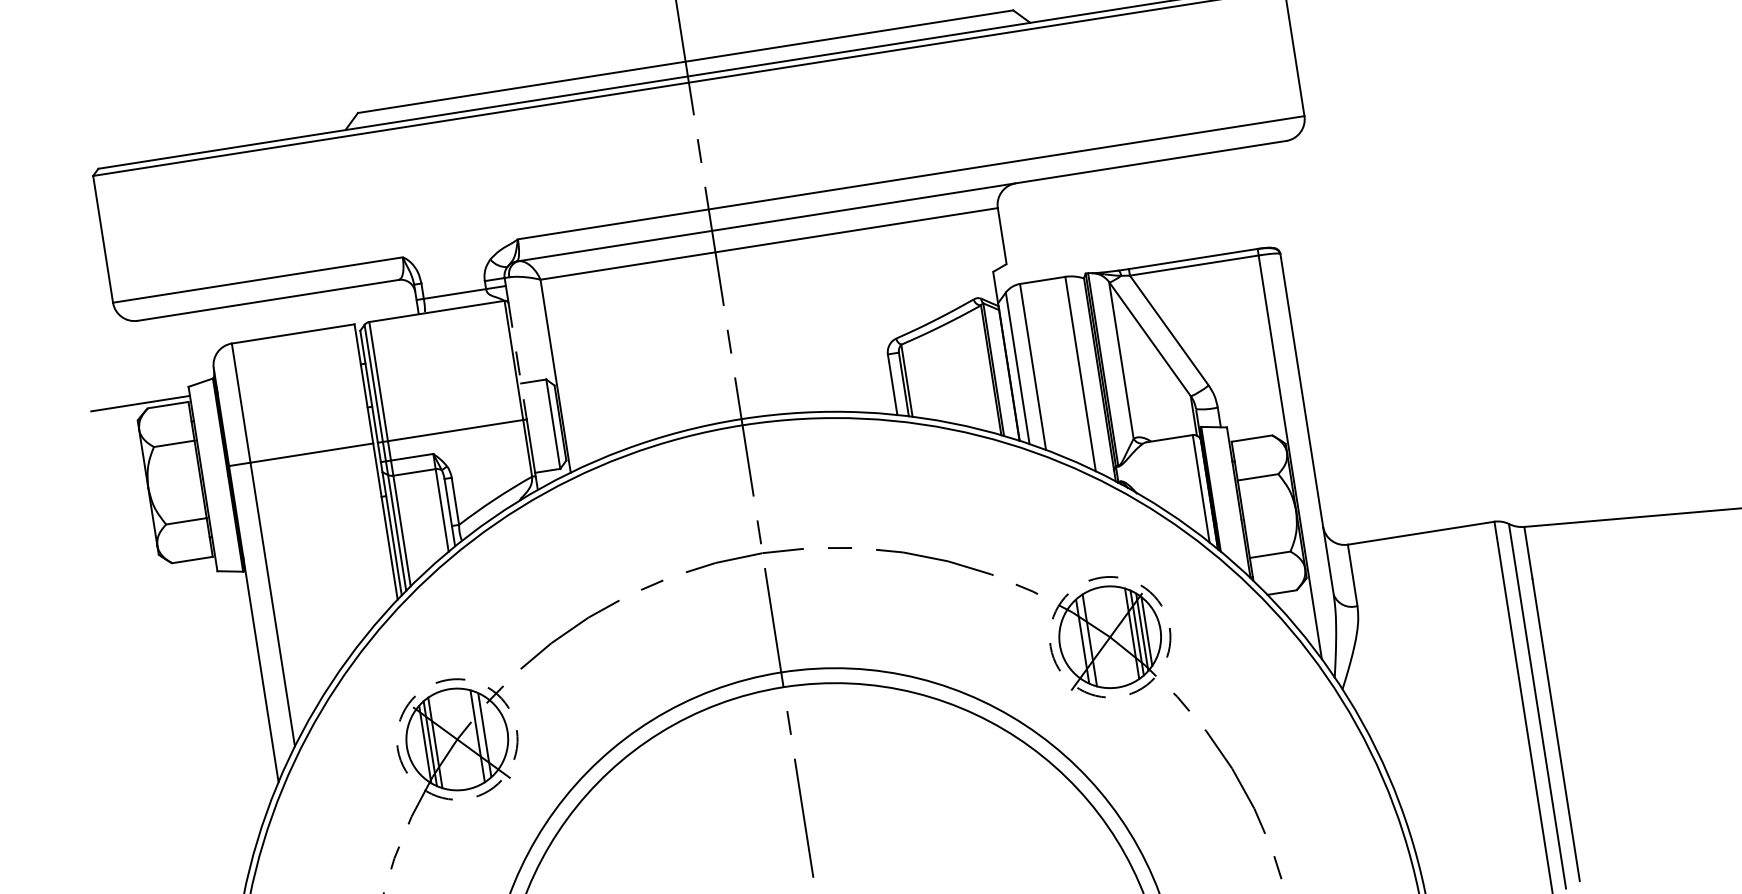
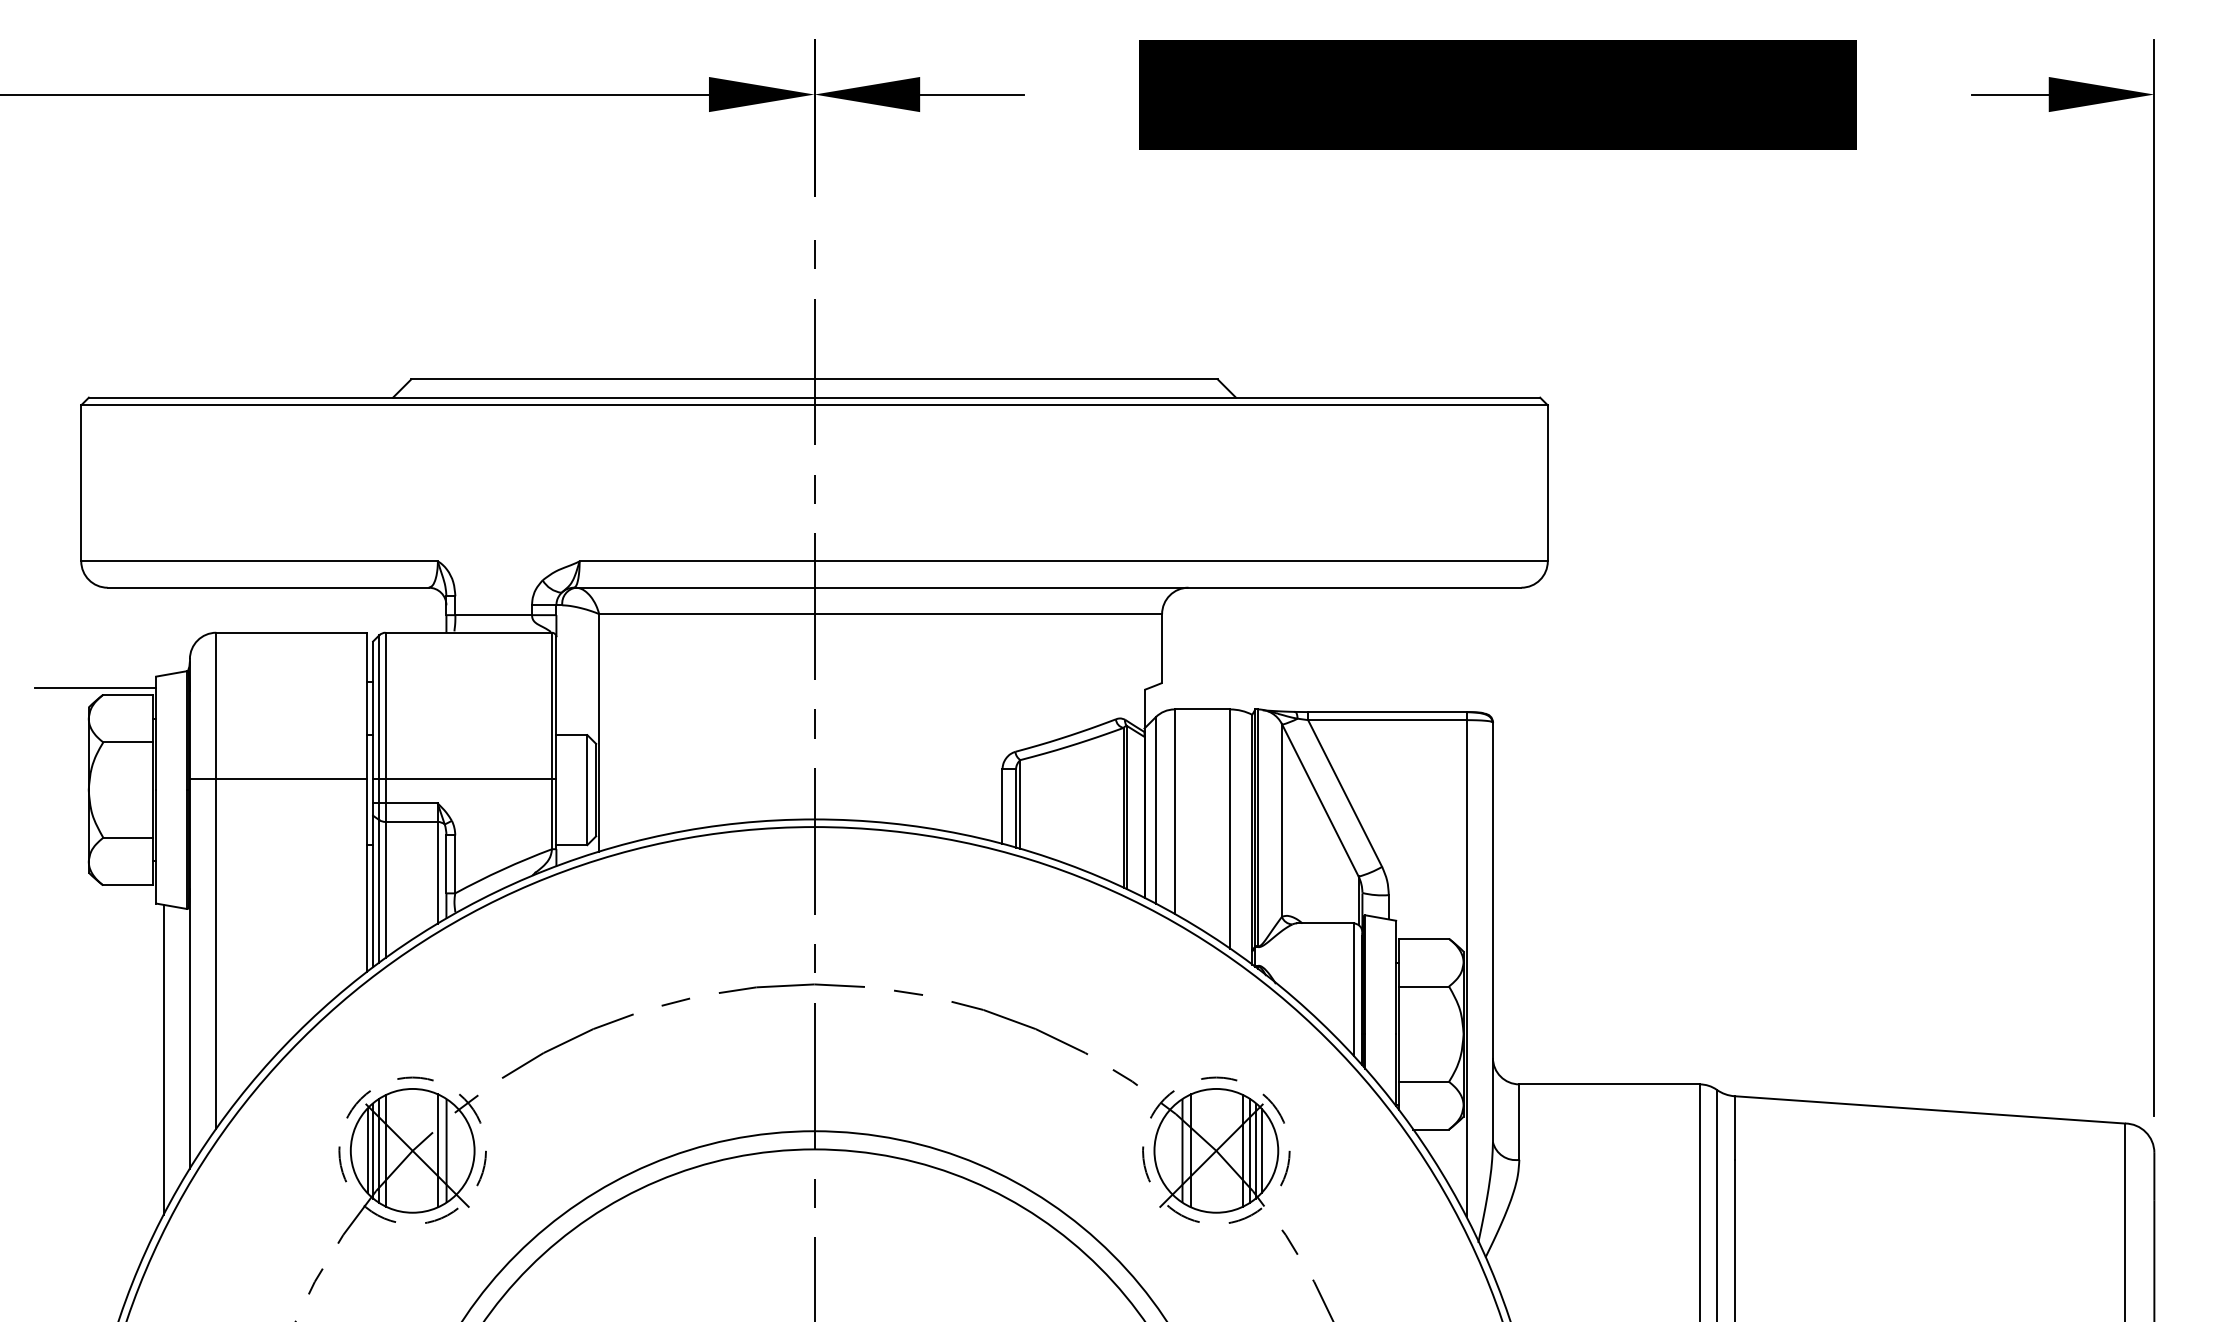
line: (517, 361) -> (556, 708), dashed -> solid
line: (243, 696) -> (163, 1059), added
line: (420, 744) -> (367, 1150), added

